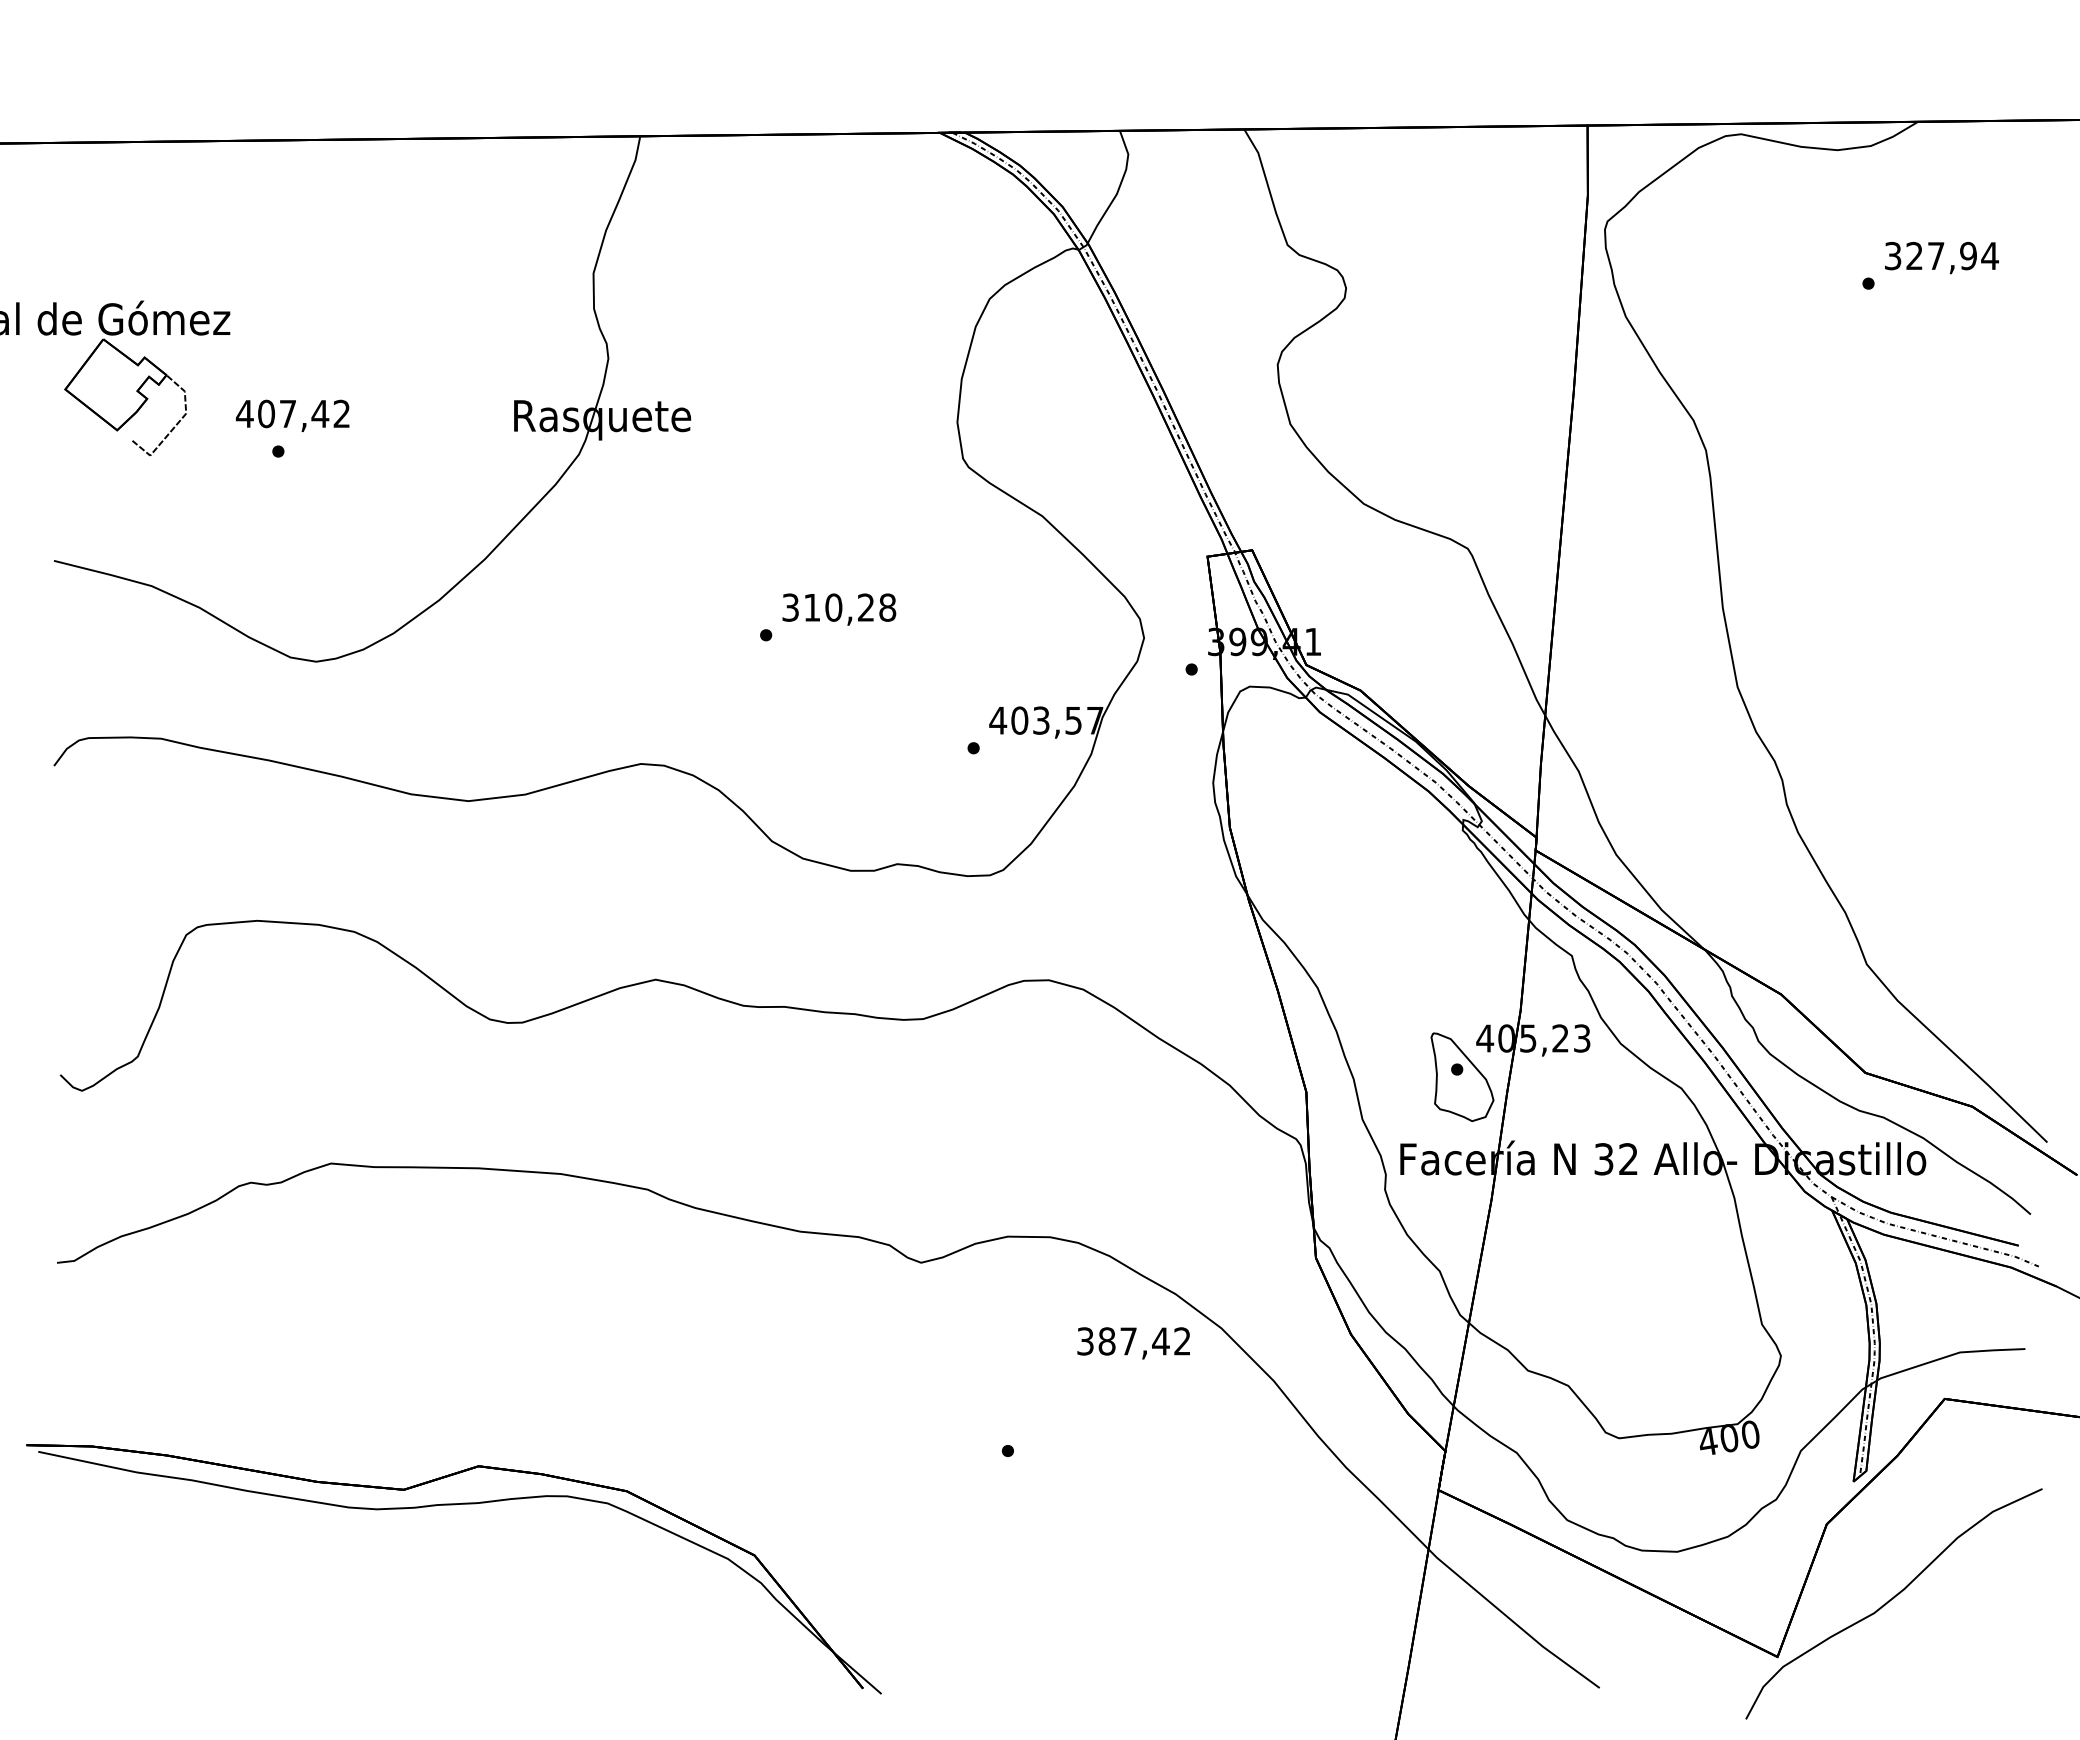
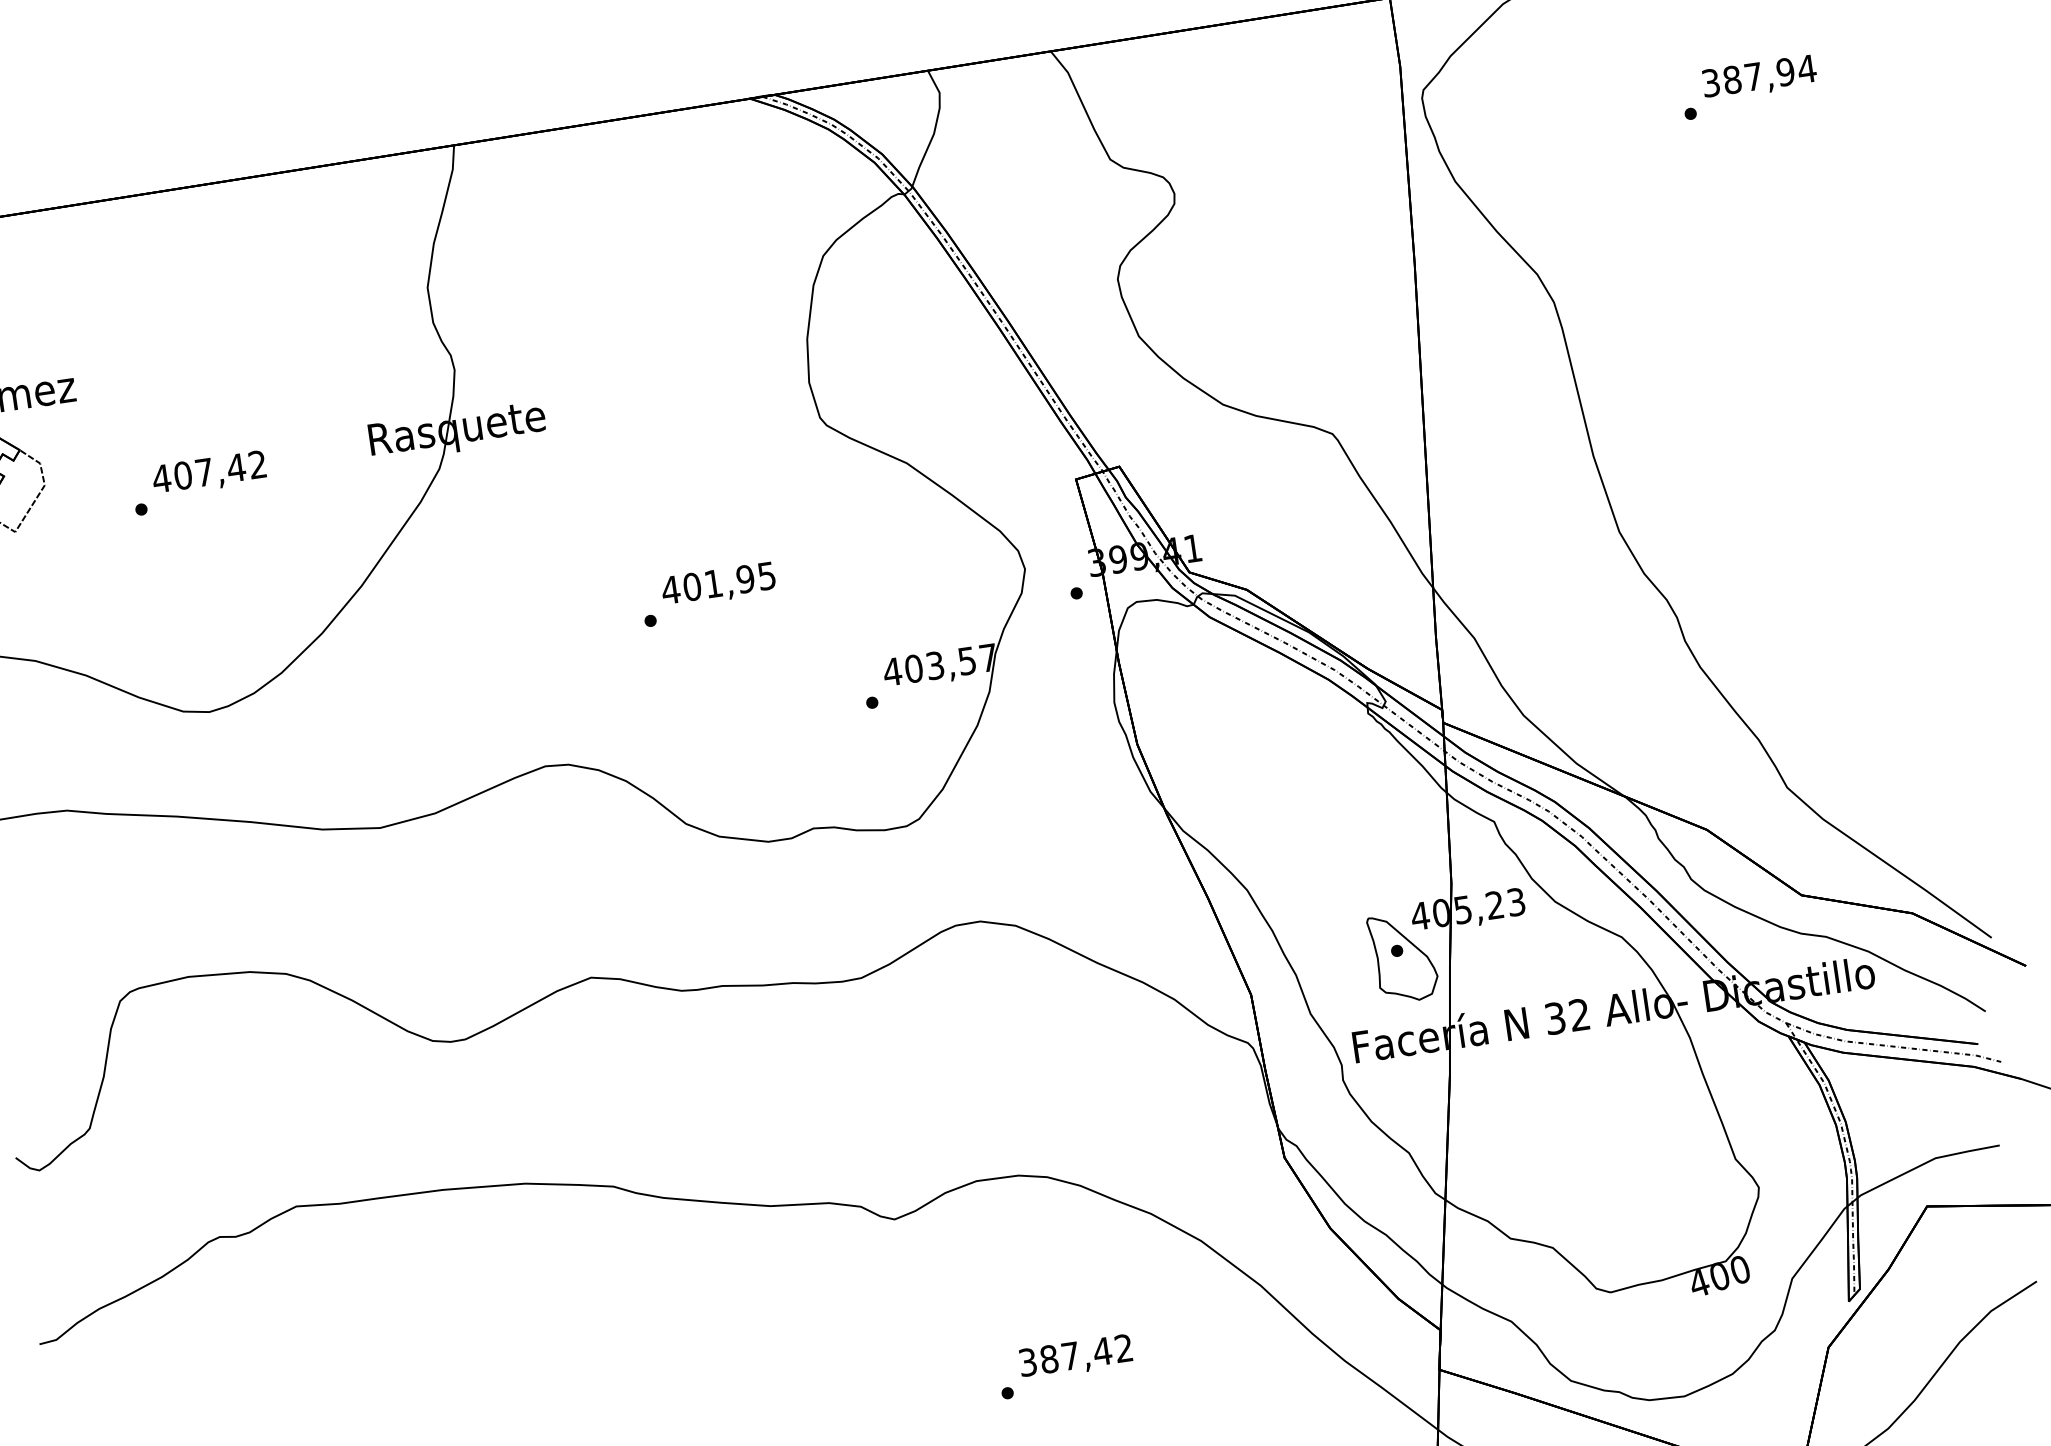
text: (1914, 256) -> (1732, 80), 327,94 -> 387,94
text: (292, 415) -> (209, 473), moved
text: (838, 607) -> (718, 583), 310,28 -> 401,95
text: (1133, 1343) -> (1075, 1357), moved

